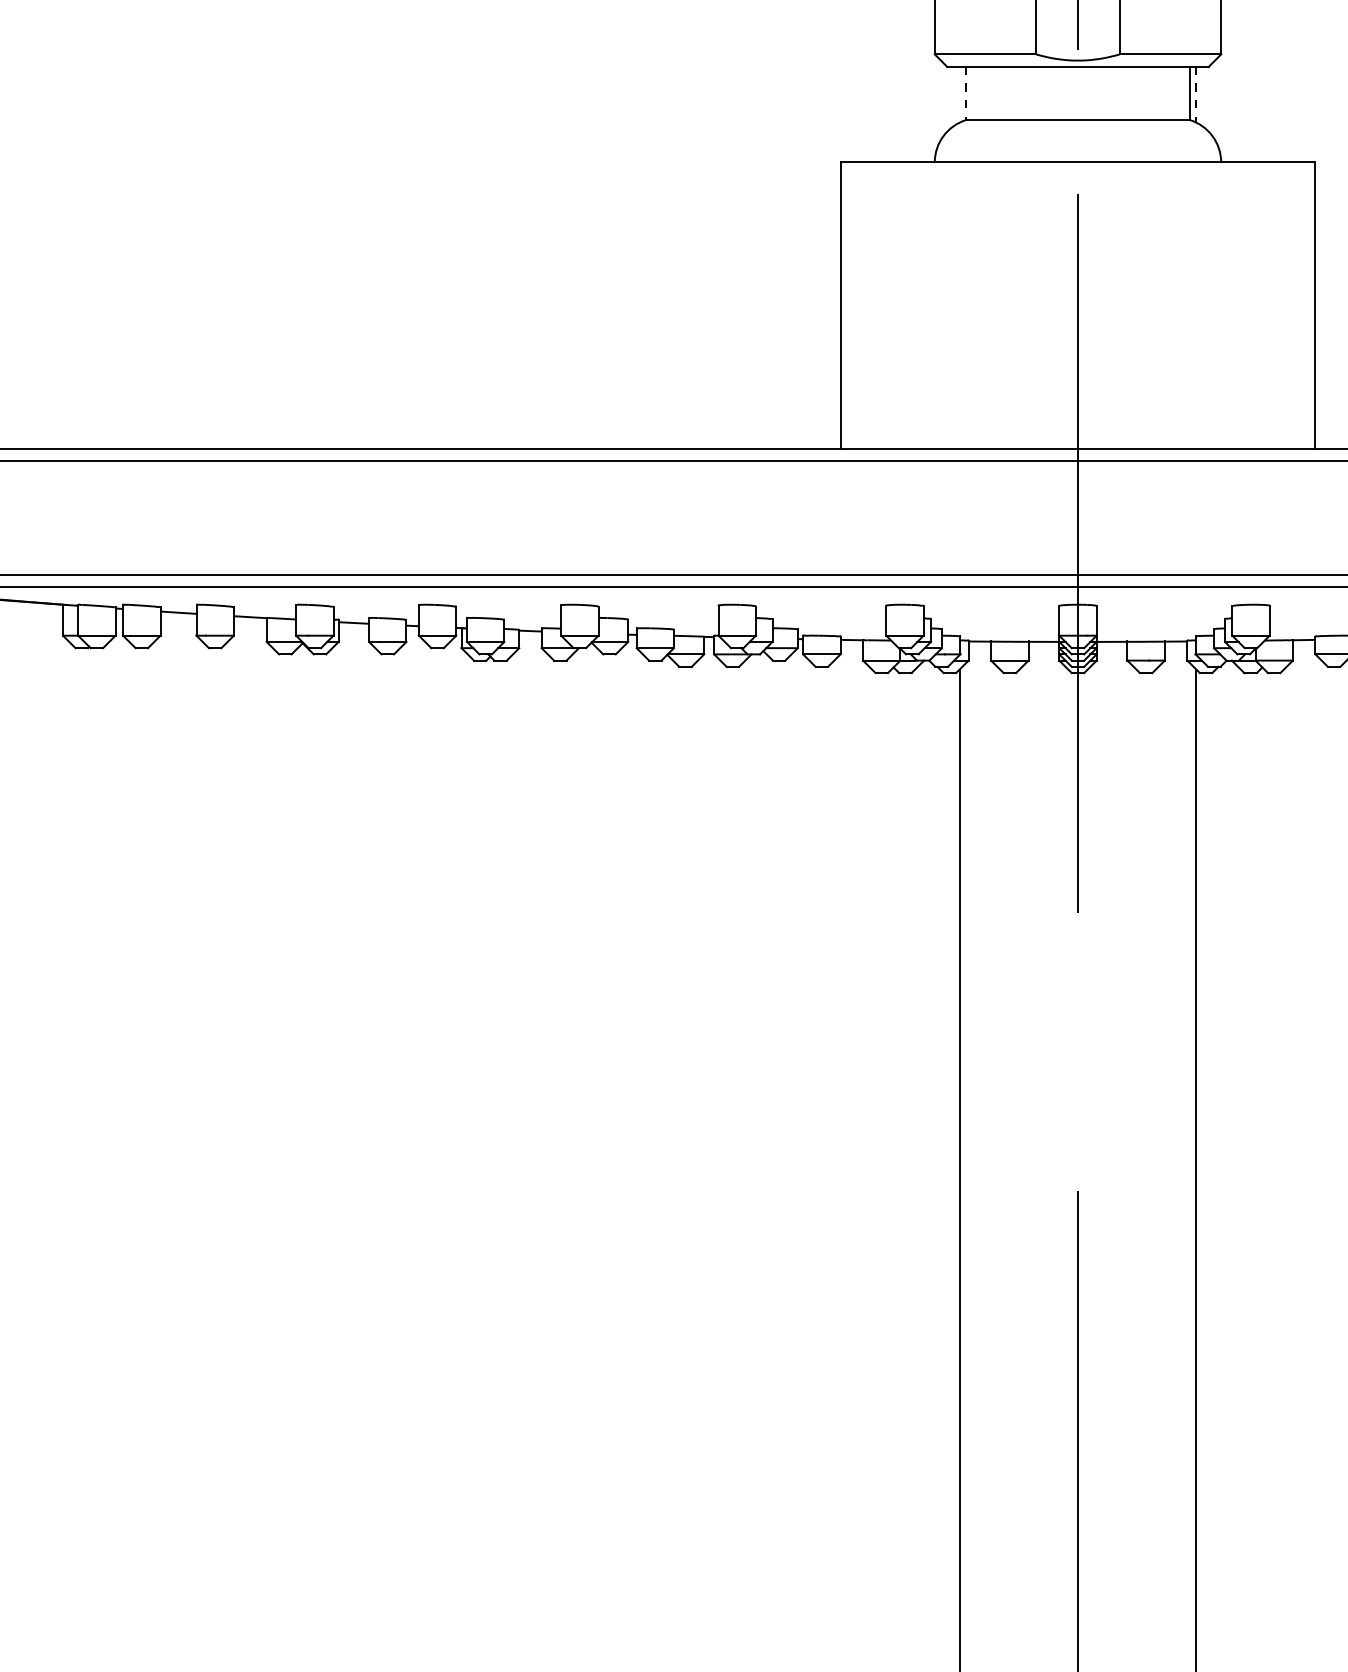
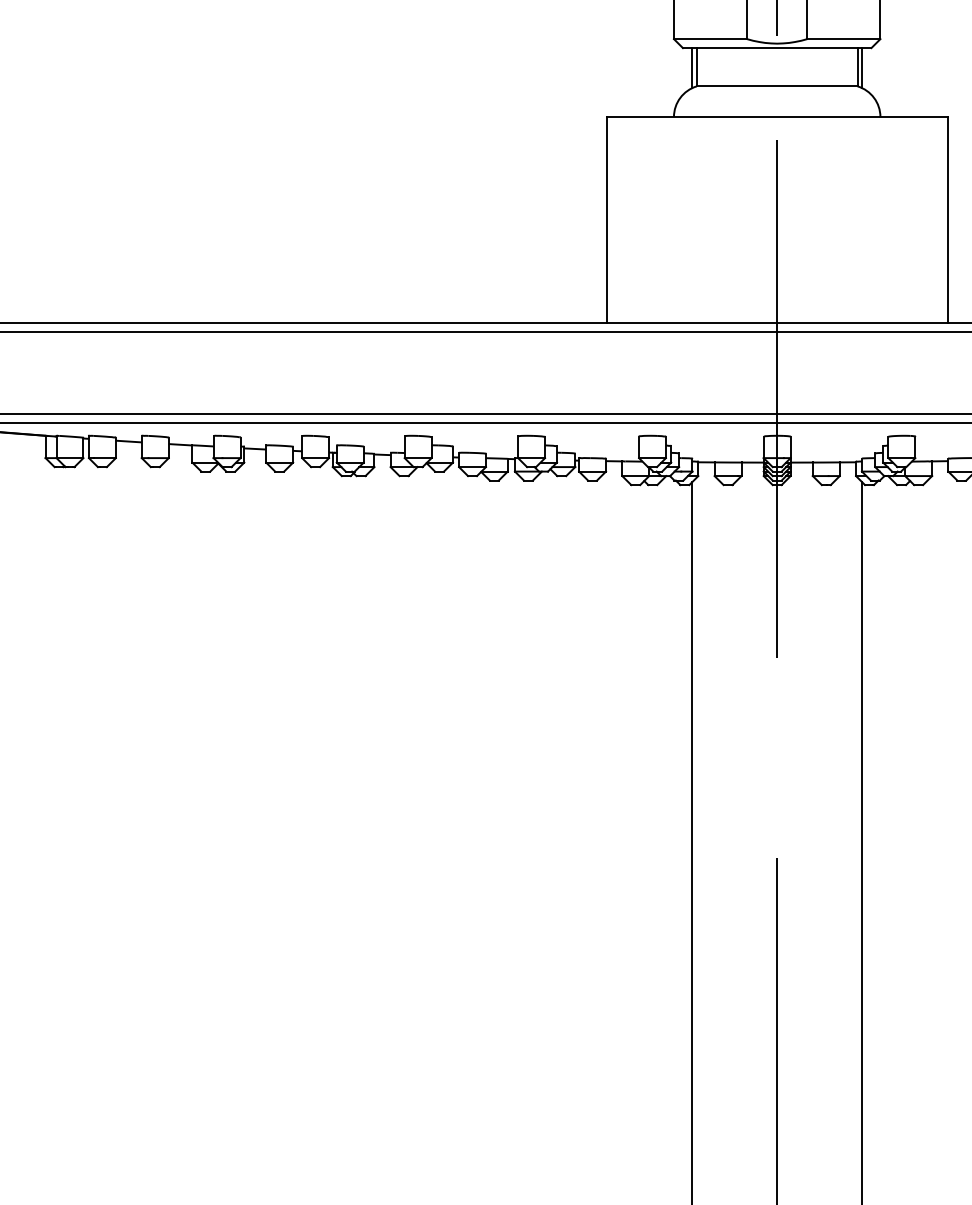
line: (966, 93) -> (696, 67), dashed -> solid
line: (959, 94) -> (691, 68), added
line: (1196, 94) -> (862, 68), dashed -> solid

